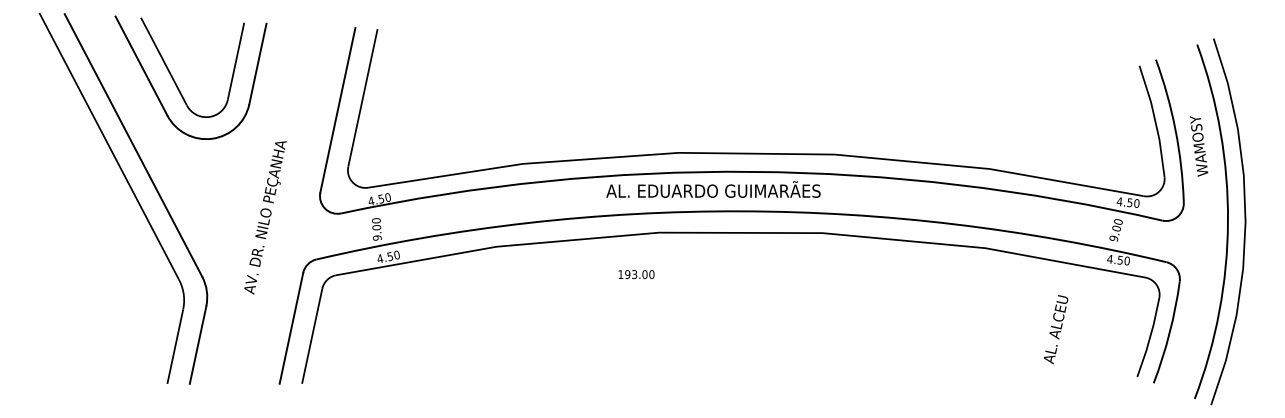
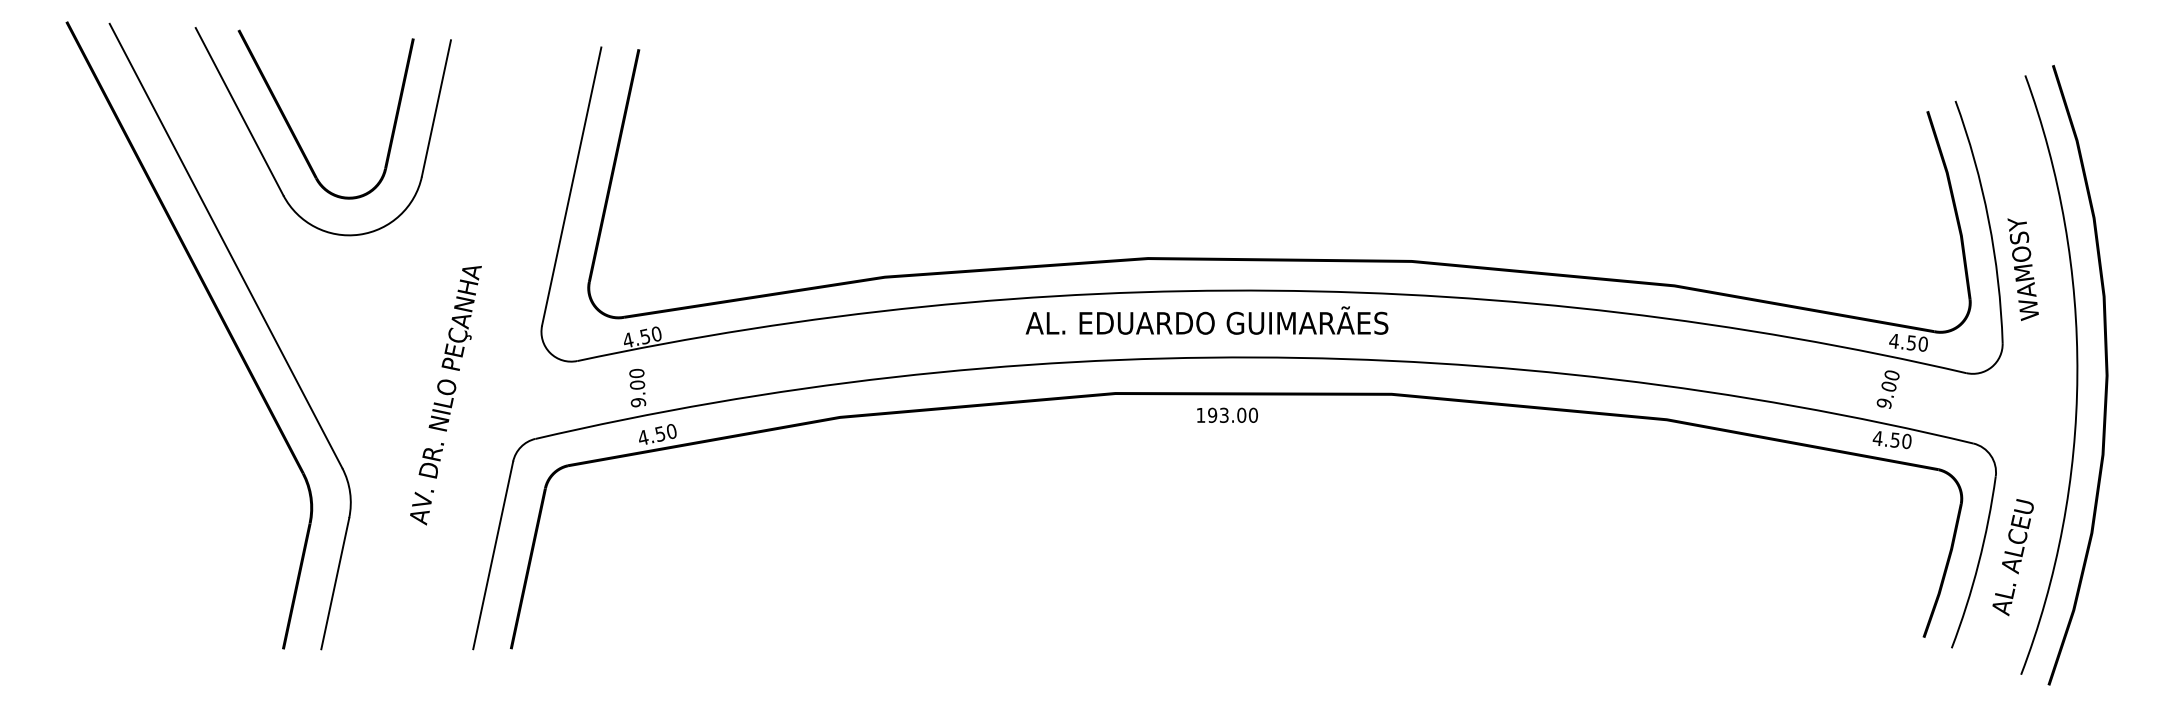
text: (1198, 146) -> (2022, 269), moved
text: (265, 217) -> (445, 394), moved
text: (636, 274) -> (1227, 415), moved
text: (1056, 329) -> (2013, 557), moved

